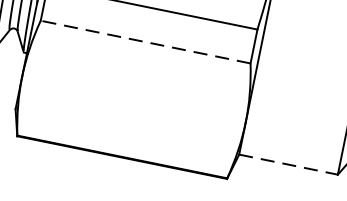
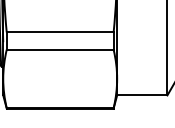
line: (144, 41) -> (59, 49), dashed -> solid
line: (288, 164) -> (142, 95), dashed -> solid

